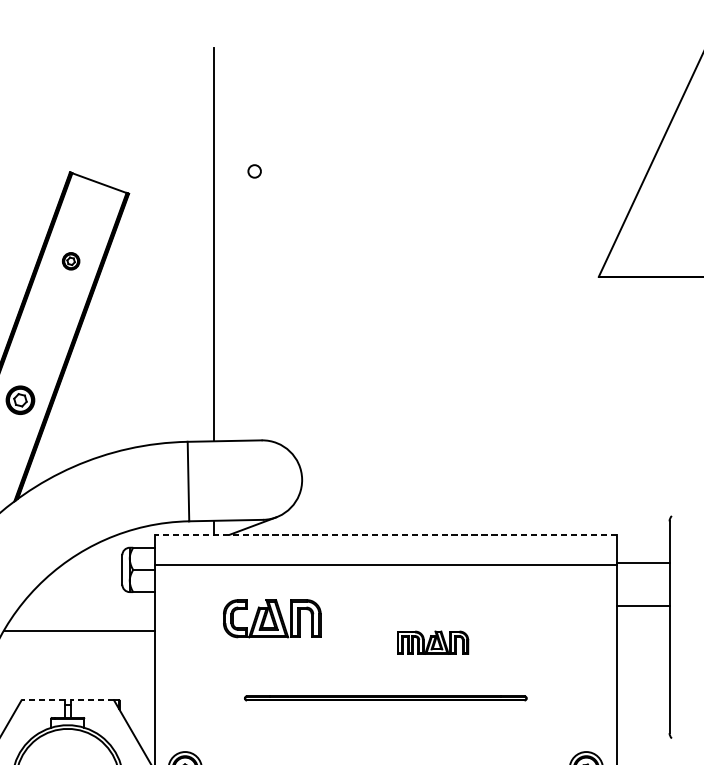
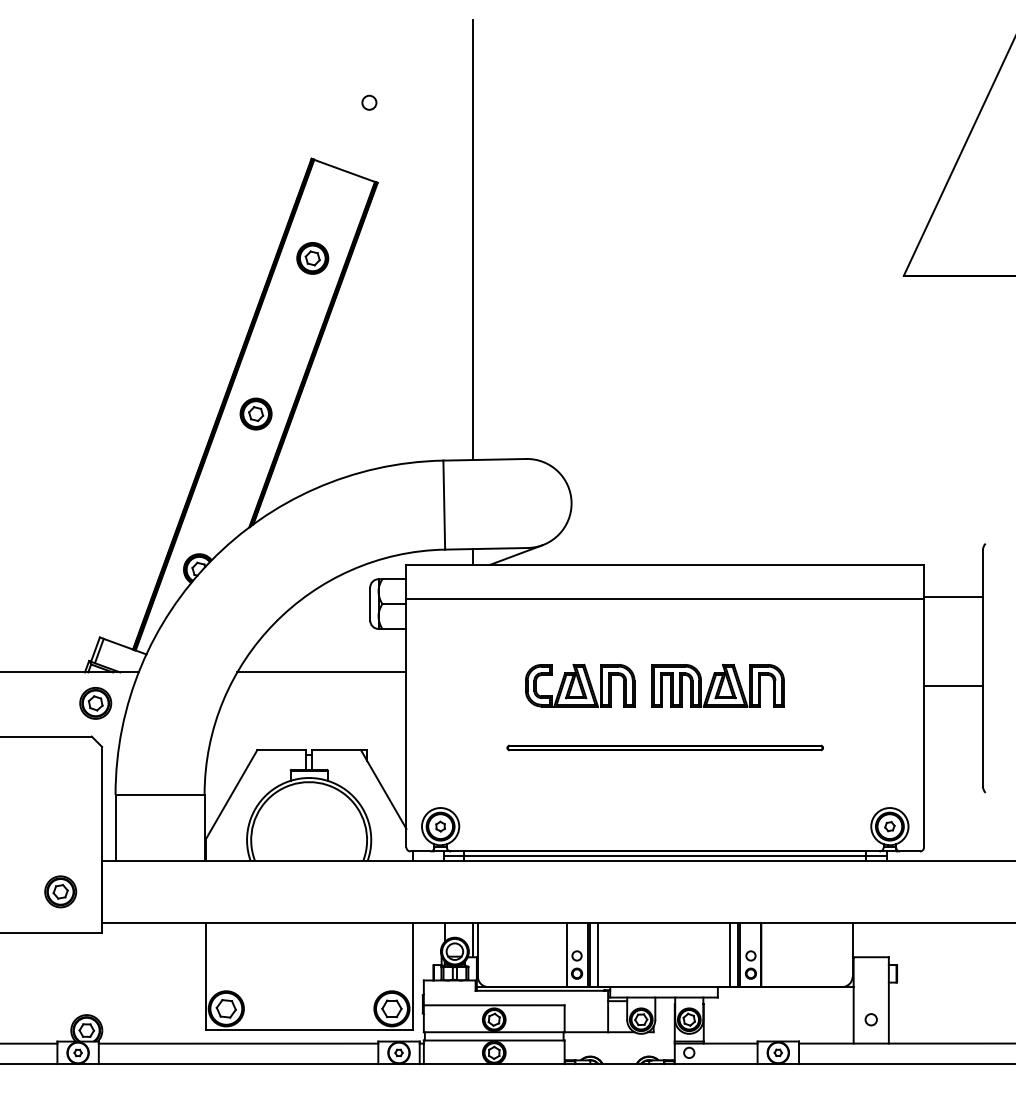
circle: (254, 171) -> (369, 102), moved
part: (70, 261) -> (312, 258), size x1.67
line: (386, 534) -> (665, 564), dashed -> solid
line: (643, 606) -> (953, 685), moved
part: (272, 618) -> (580, 685), moved
part: (432, 642) -> (717, 685), size x1.67
line: (43, 700) -> (281, 750), dashed -> solid
line: (92, 700) -> (336, 750), dashed -> solid

